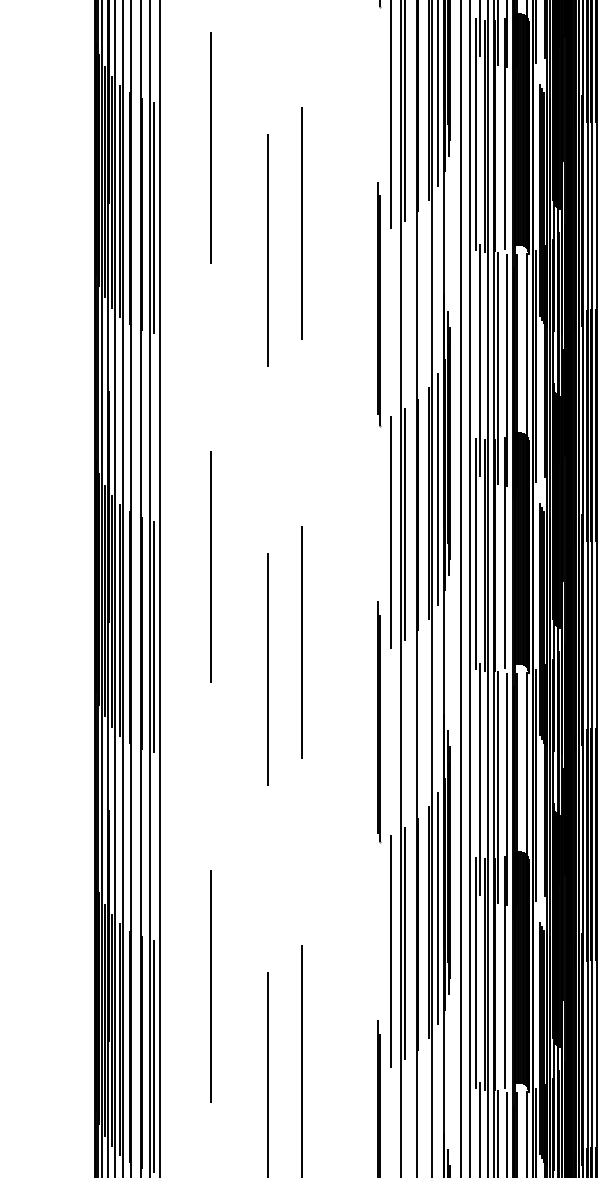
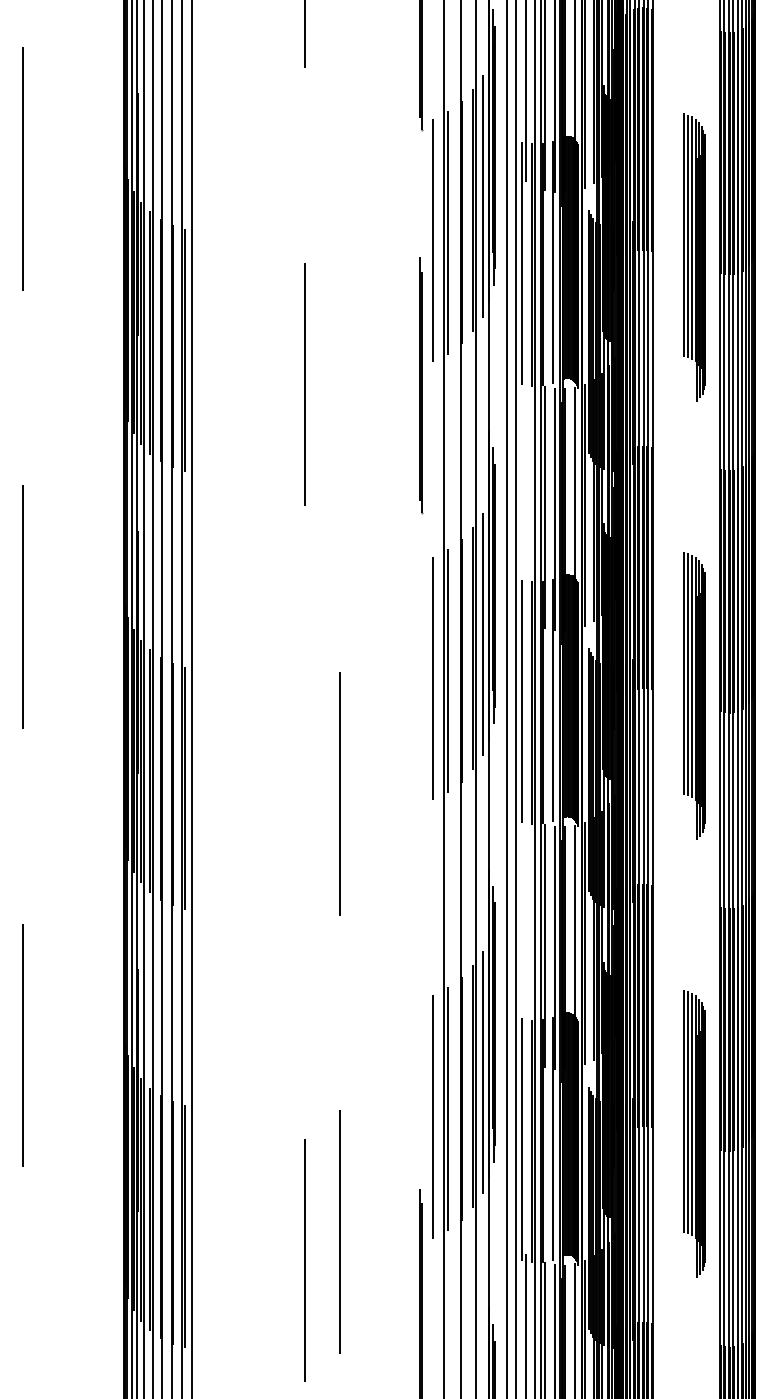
line: (210, 147) -> (244, 276), removed
line: (302, 222) -> (340, 355), removed
line: (379, 304) -> (421, 385), moved
line: (480, 359) -> (526, 498), removed
line: (210, 567) -> (244, 715), removed
line: (267, 669) -> (304, 822), removed
line: (379, 722) -> (421, 877), removed
line: (480, 778) -> (526, 936), removed
line: (210, 986) -> (244, 1153), removed

